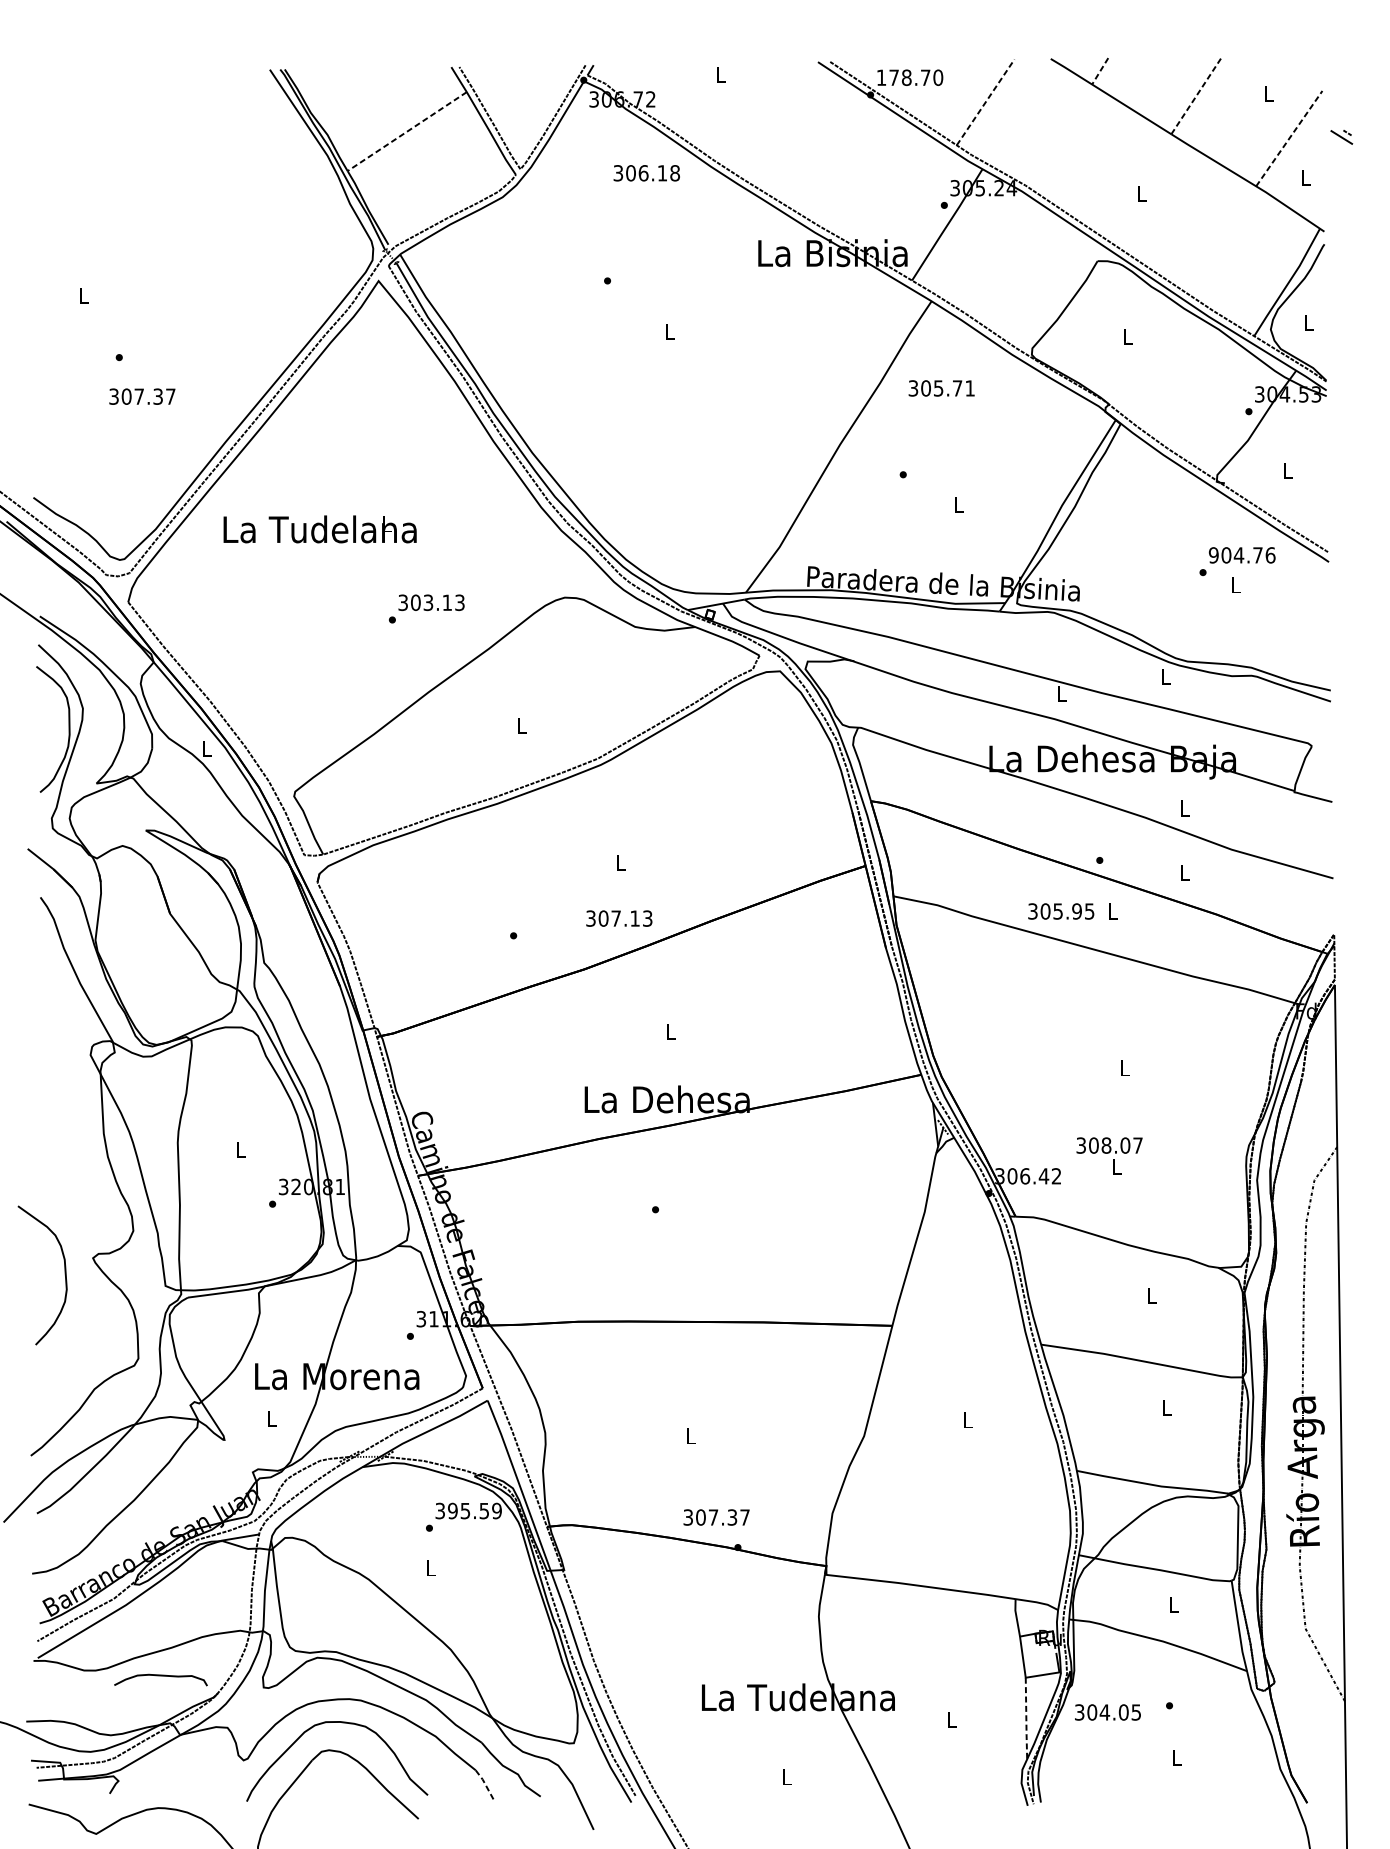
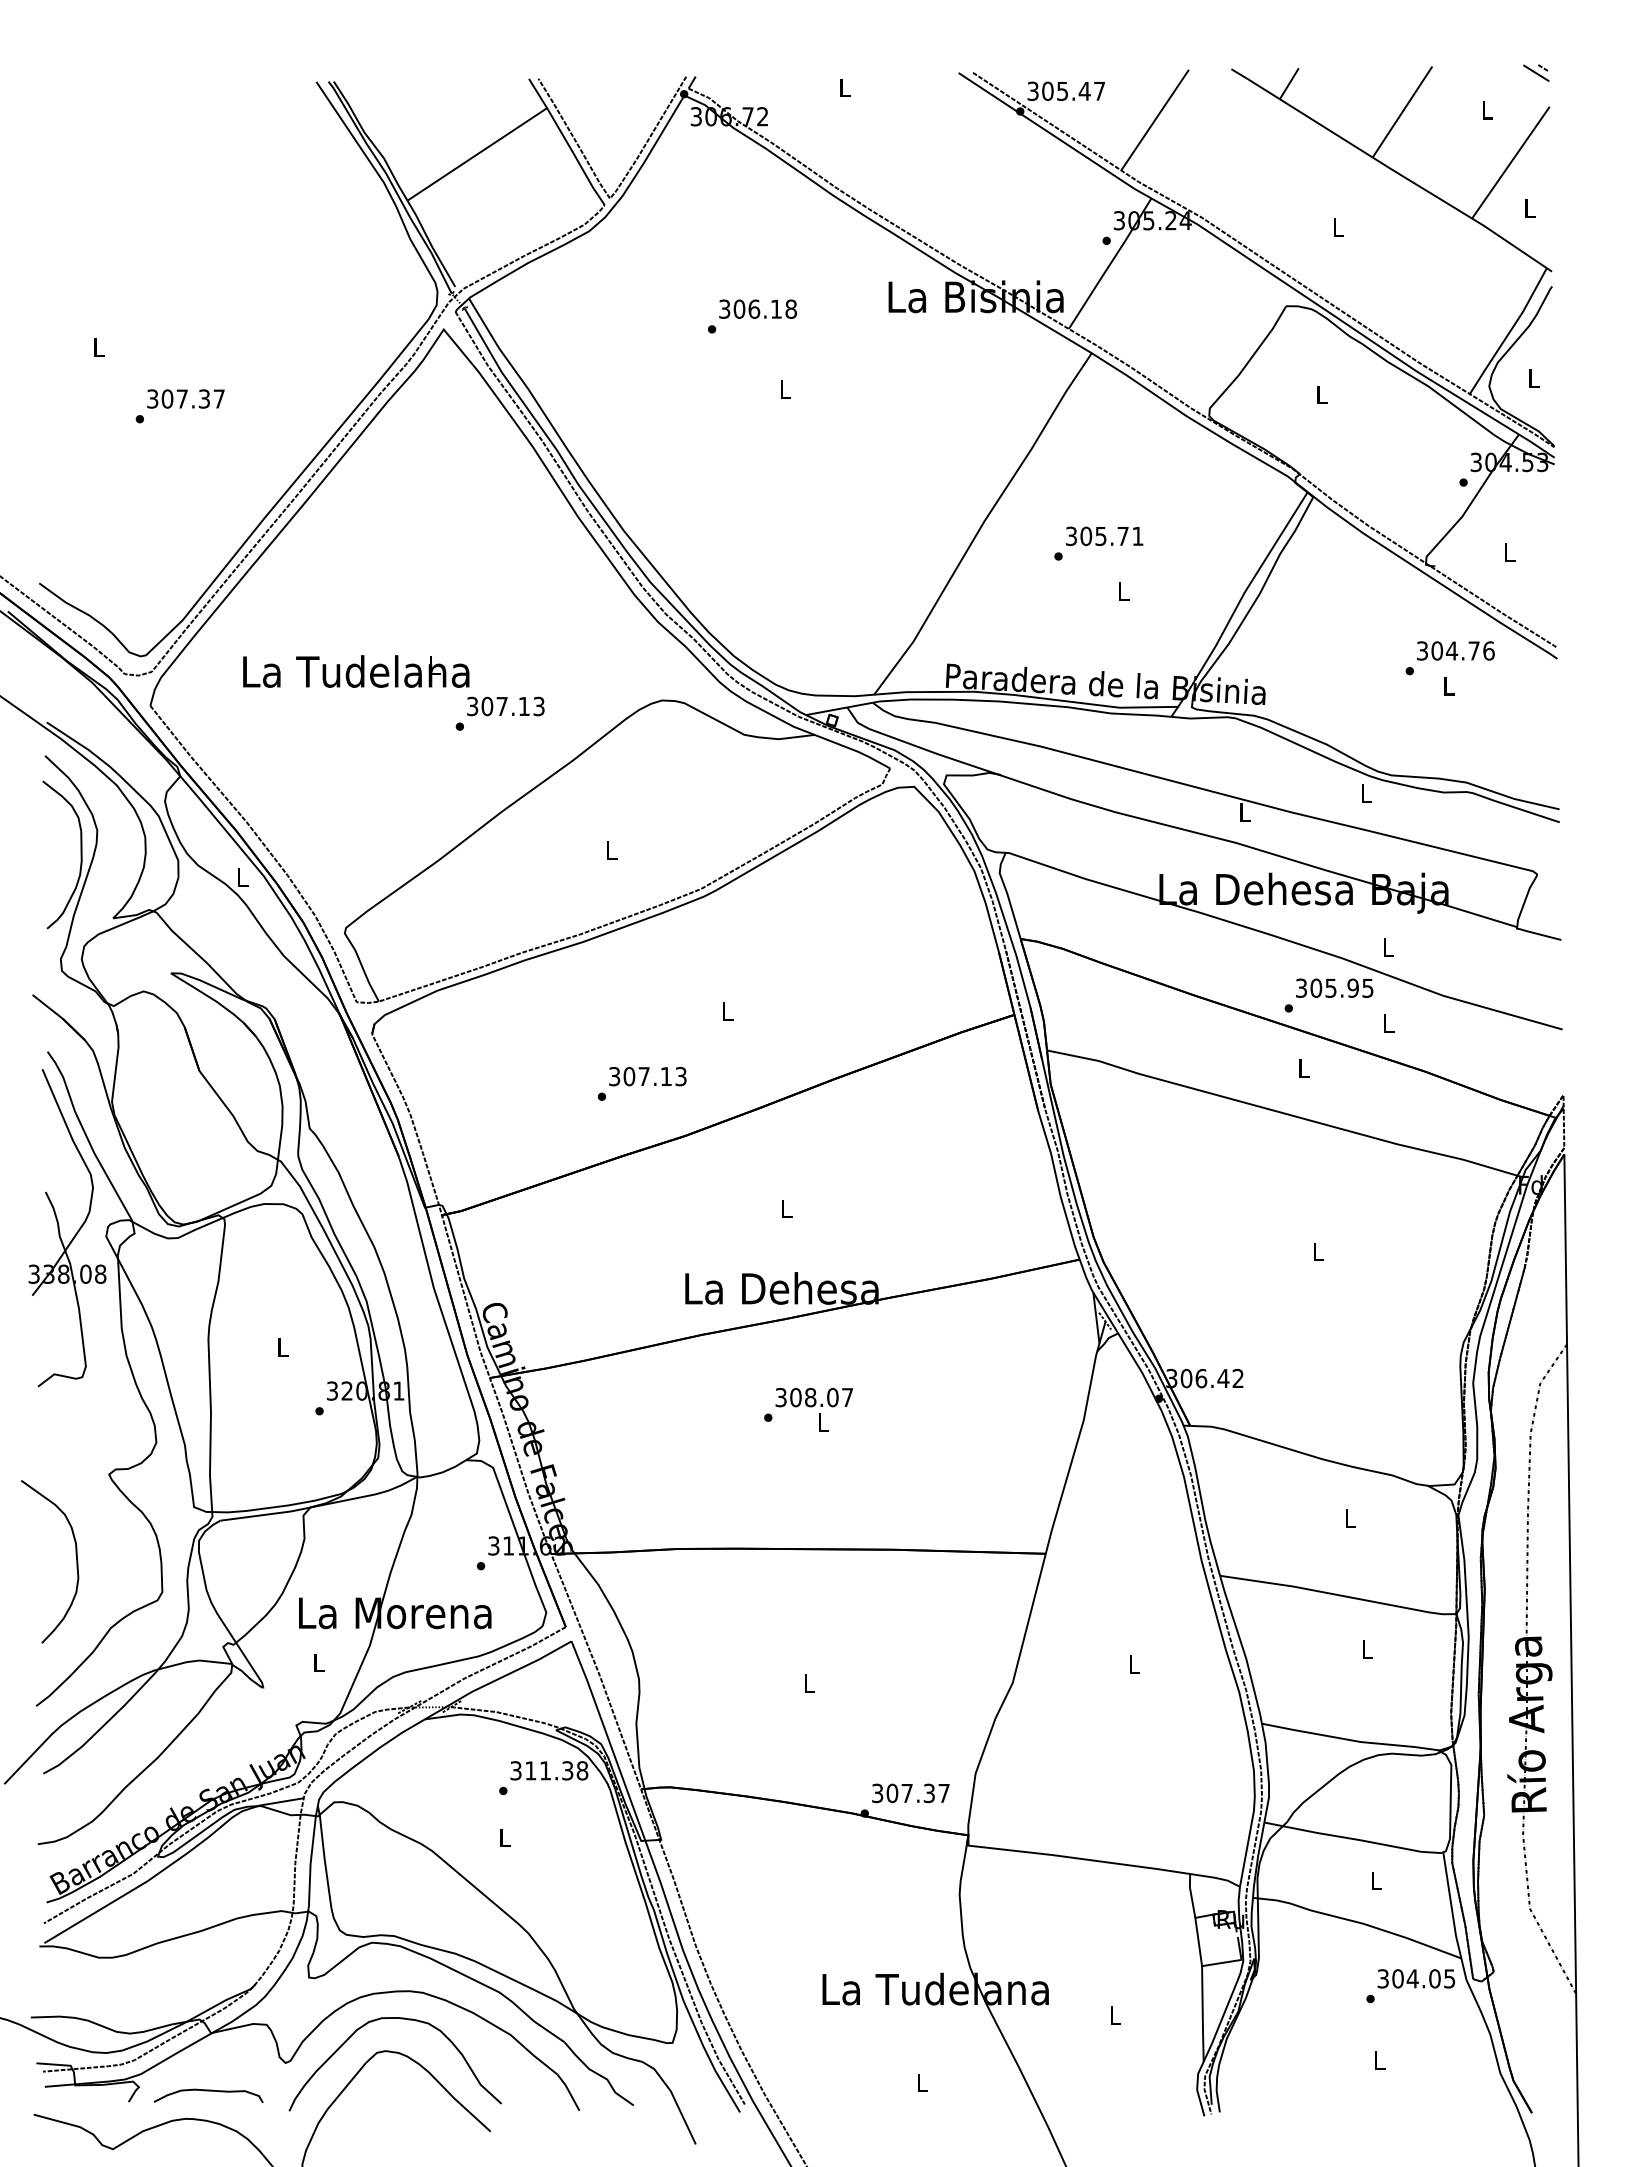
line: (1100, 71) -> (1289, 84), dashed -> solid
text: (910, 77) -> (1066, 90), 178.70 -> 305.47
line: (1196, 94) -> (1402, 111), dashed -> solid
line: (986, 102) -> (1155, 120), dashed -> solid
line: (407, 131) -> (477, 154), dashed -> solid
part: (1341, 136) -> (1536, 72), moved
line: (1289, 138) -> (1511, 162), dashed -> solid
text: (646, 172) -> (757, 308), moved
text: (941, 387) -> (1104, 535), moved
text: (141, 396) -> (185, 398), moved
text: (320, 529) -> (356, 671), moved
text: (1213, 554) -> (1422, 650), 904.76 -> 304.76
text: (427, 602) -> (501, 706), 303.13 -> 307.13
text: (1061, 910) -> (1334, 987), moved
text: (619, 918) -> (647, 1076), moved
part: (50, 1048) -> (59, 1228), added
text: (1108, 1155) -> (813, 1409), moved
curve: (64, 1269) -> (75, 1554), moved
text: (474, 1510) -> (556, 1770), 395.59 -> 311.38
text: (716, 1517) -> (910, 1793), moved
curve: (160, 1676) -> (208, 2091), moved
text: (1108, 1712) -> (1416, 1978), moved
line: (1026, 1719) -> (1202, 2014), dashed -> solid
line: (485, 1784) -> (569, 2091), dashed -> solid

